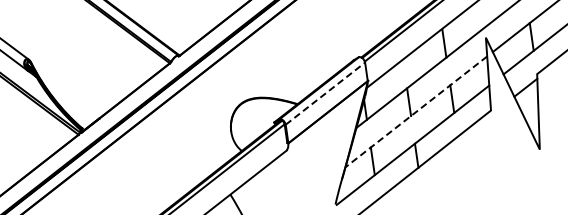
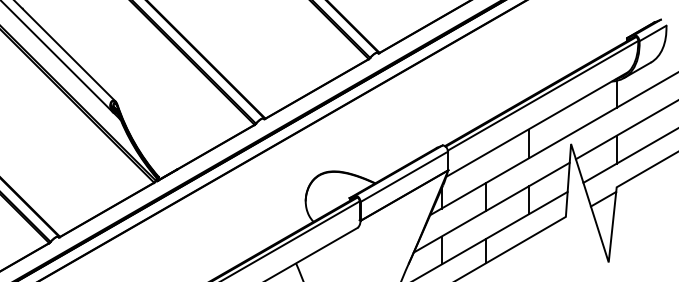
line: (325, 93) -> (404, 176), dashed -> solid
line: (416, 111) -> (491, 207), dashed -> solid

